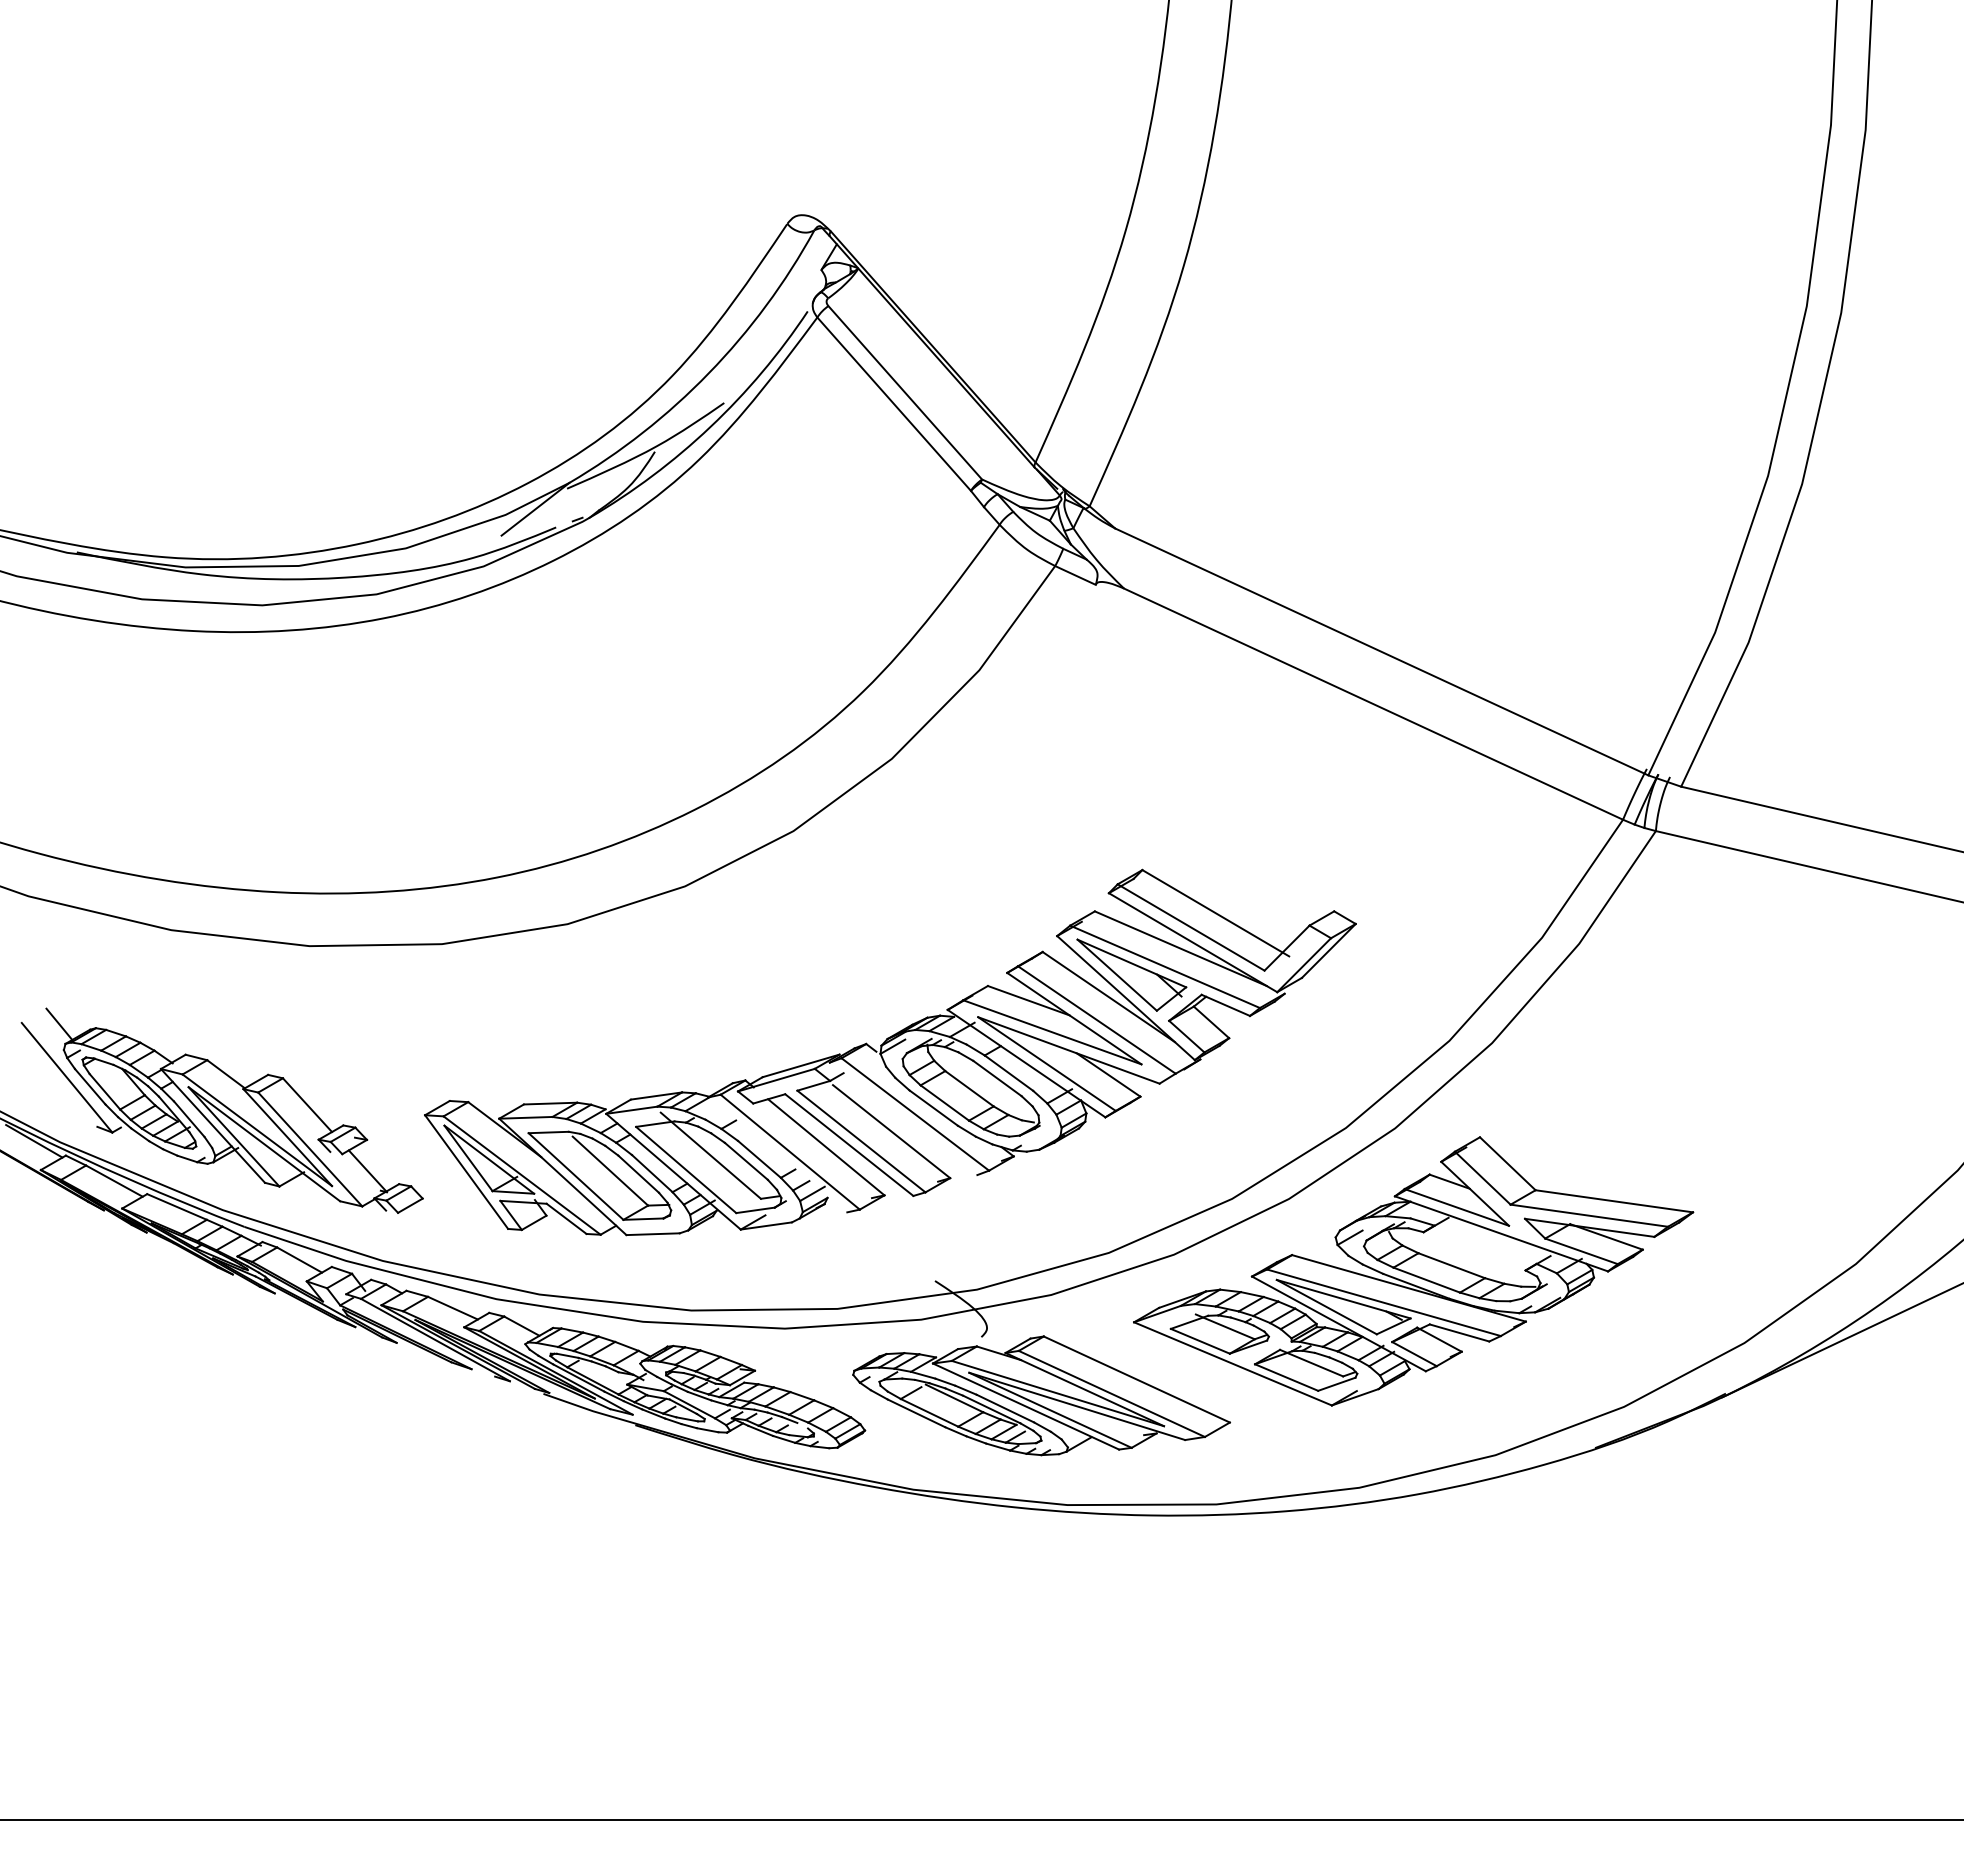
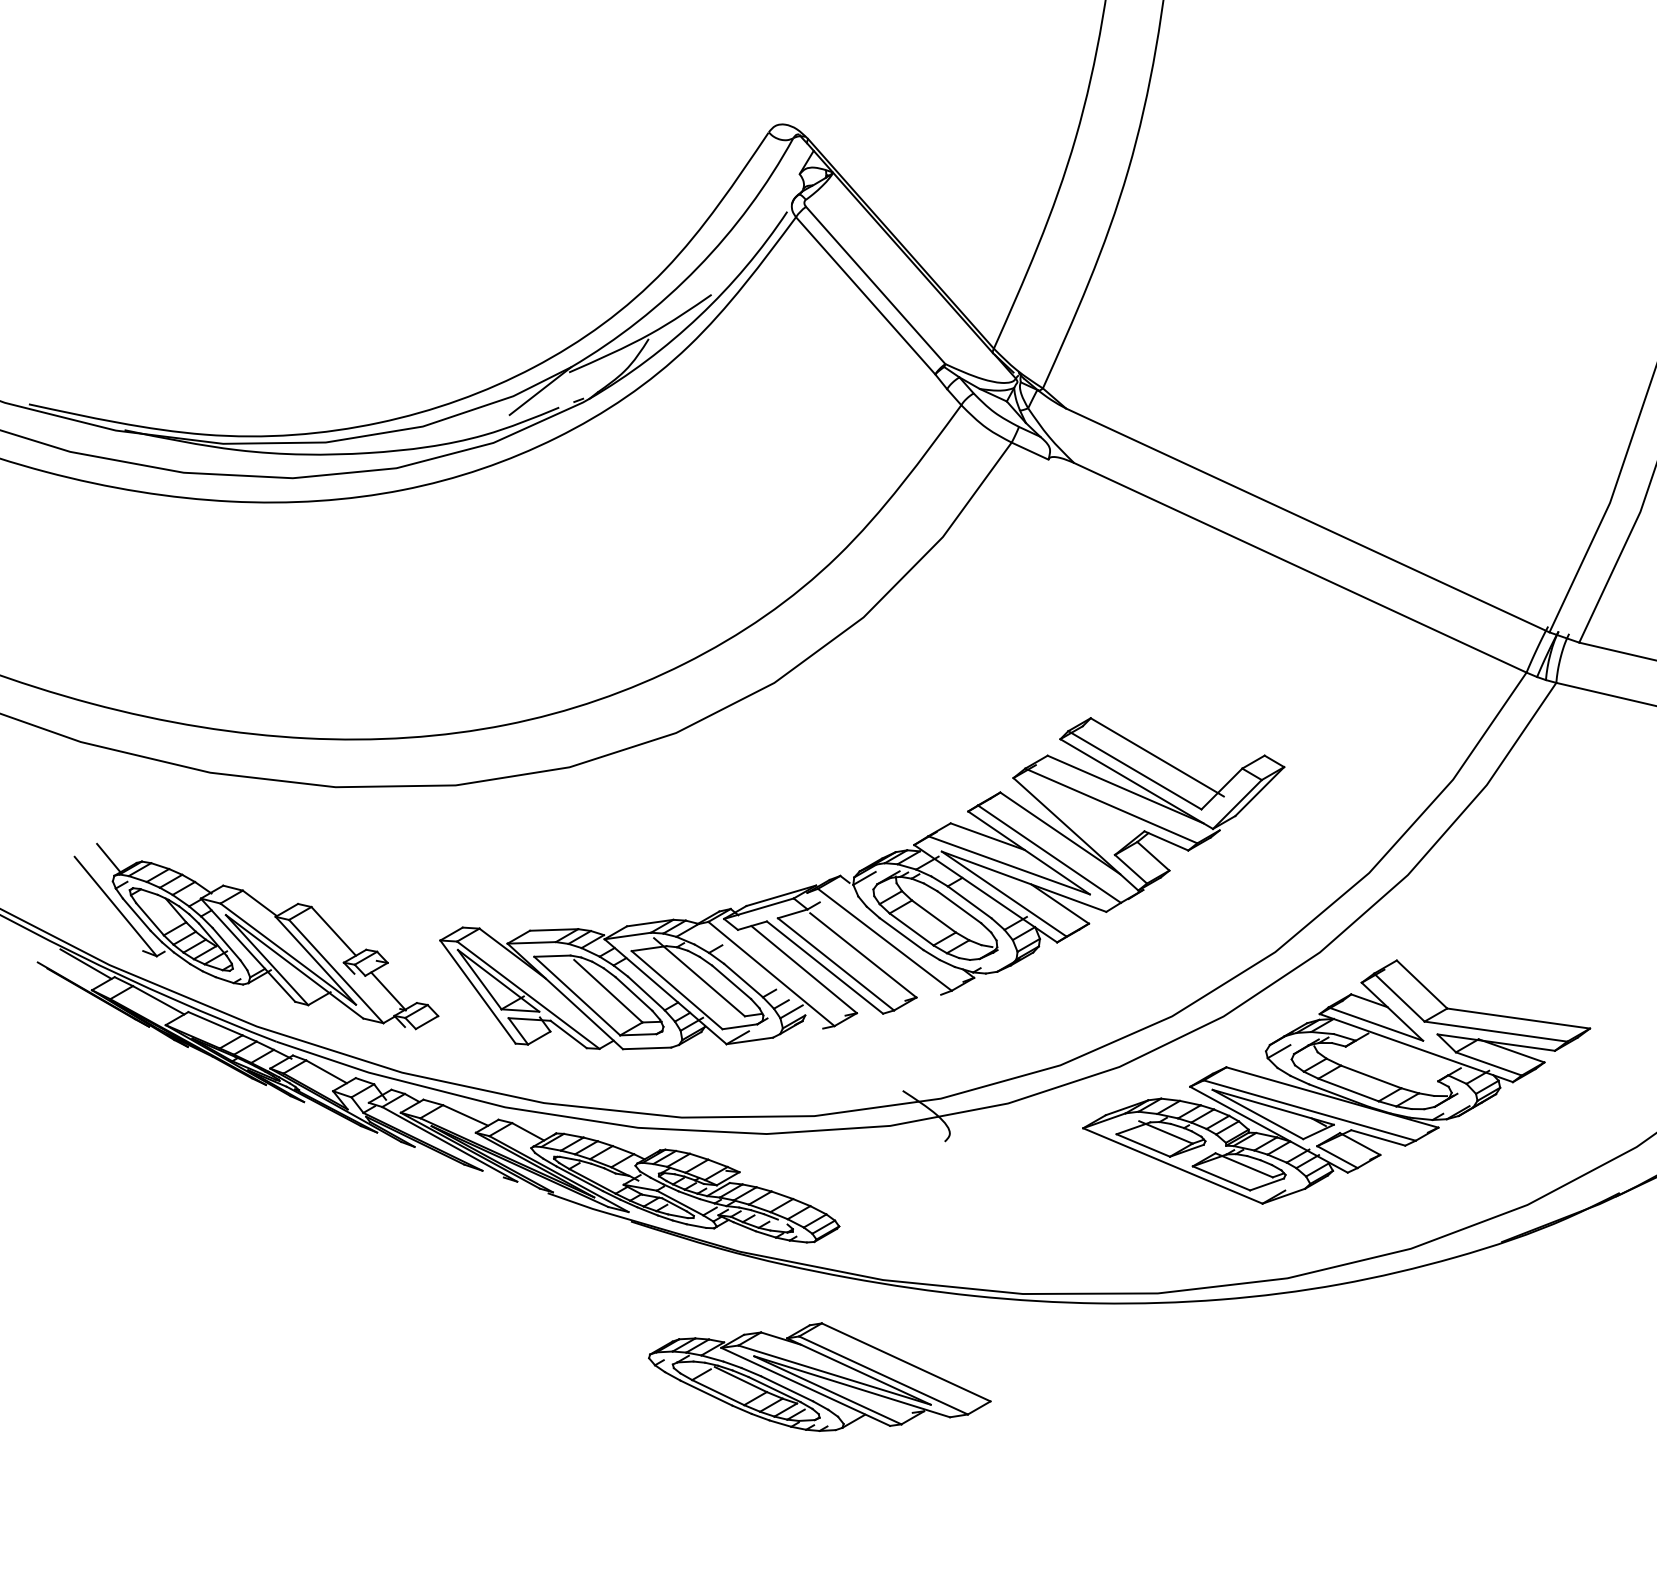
part: (1131, 974) -> (1080, 812), removed
part: (1041, 1395) -> (819, 1376), moved

